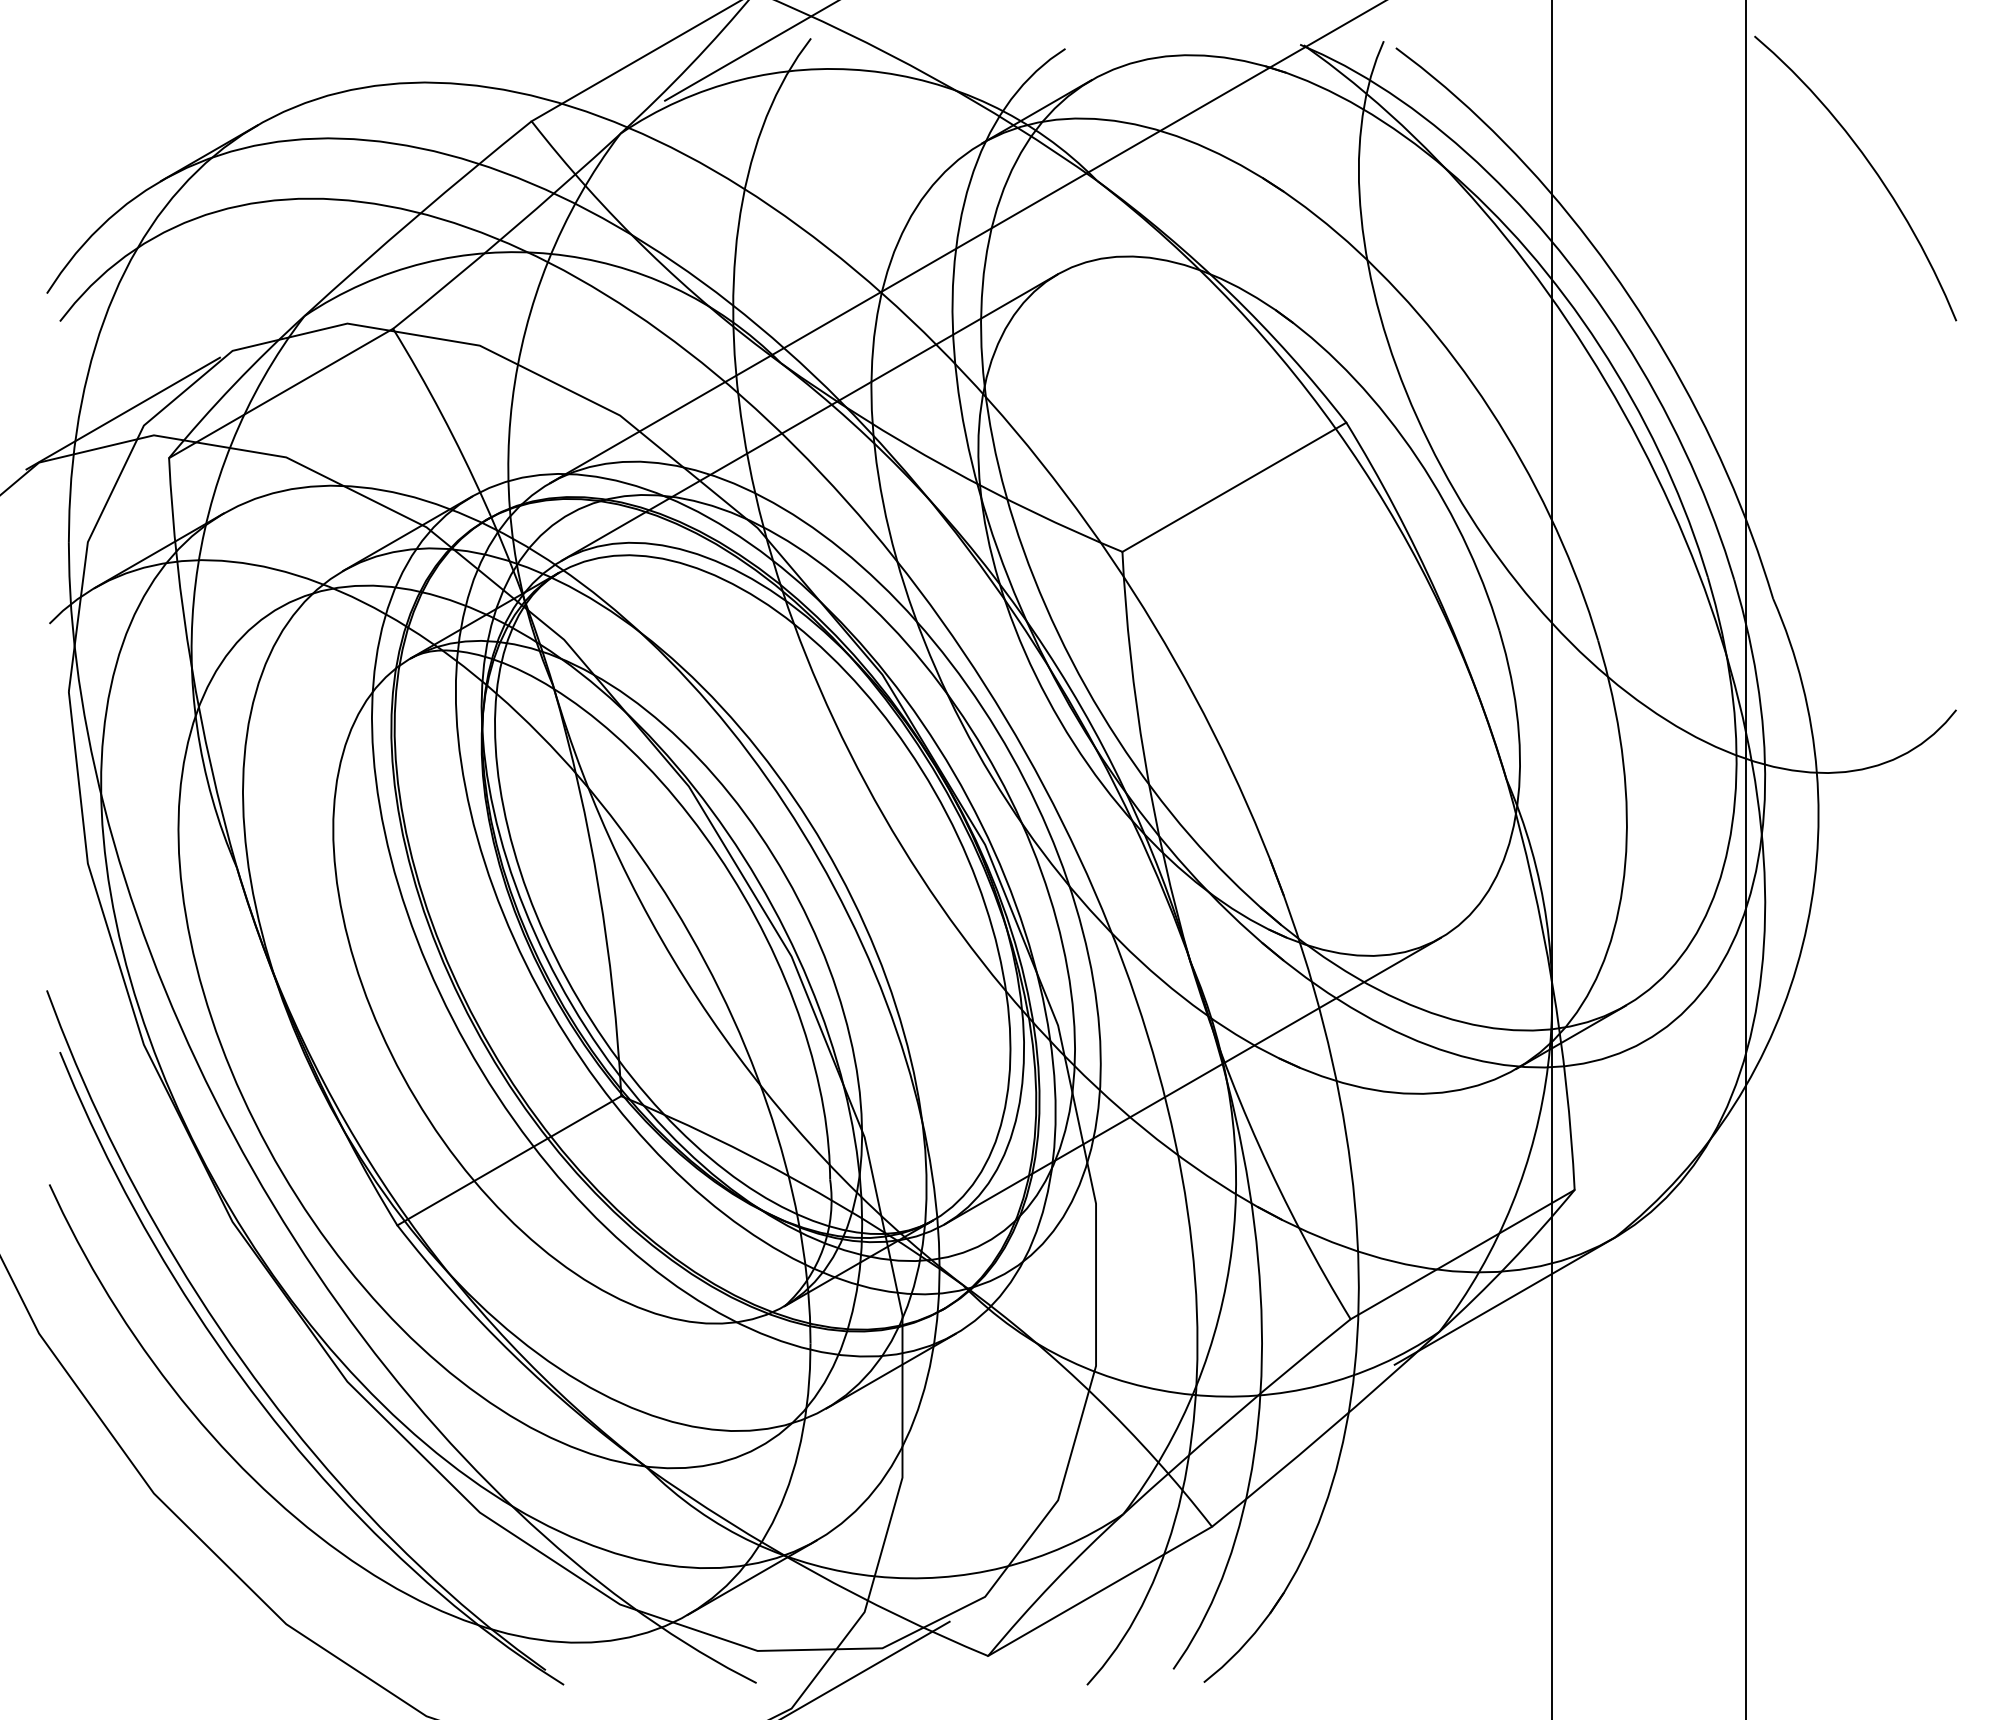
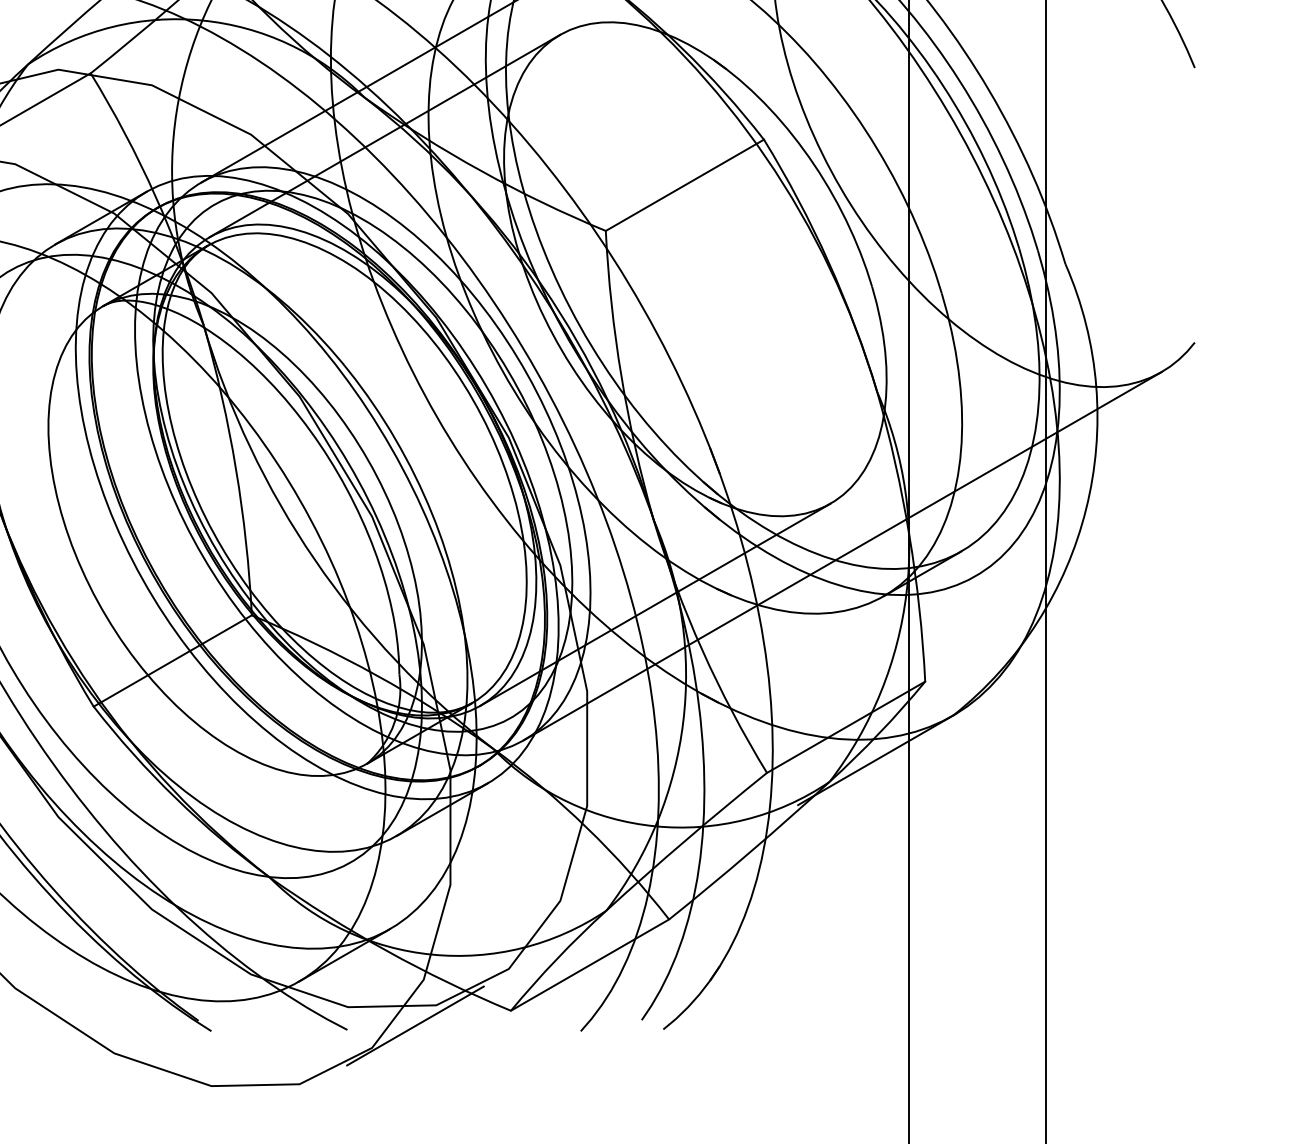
line: (1457, 1012) -> (842, 556), added

